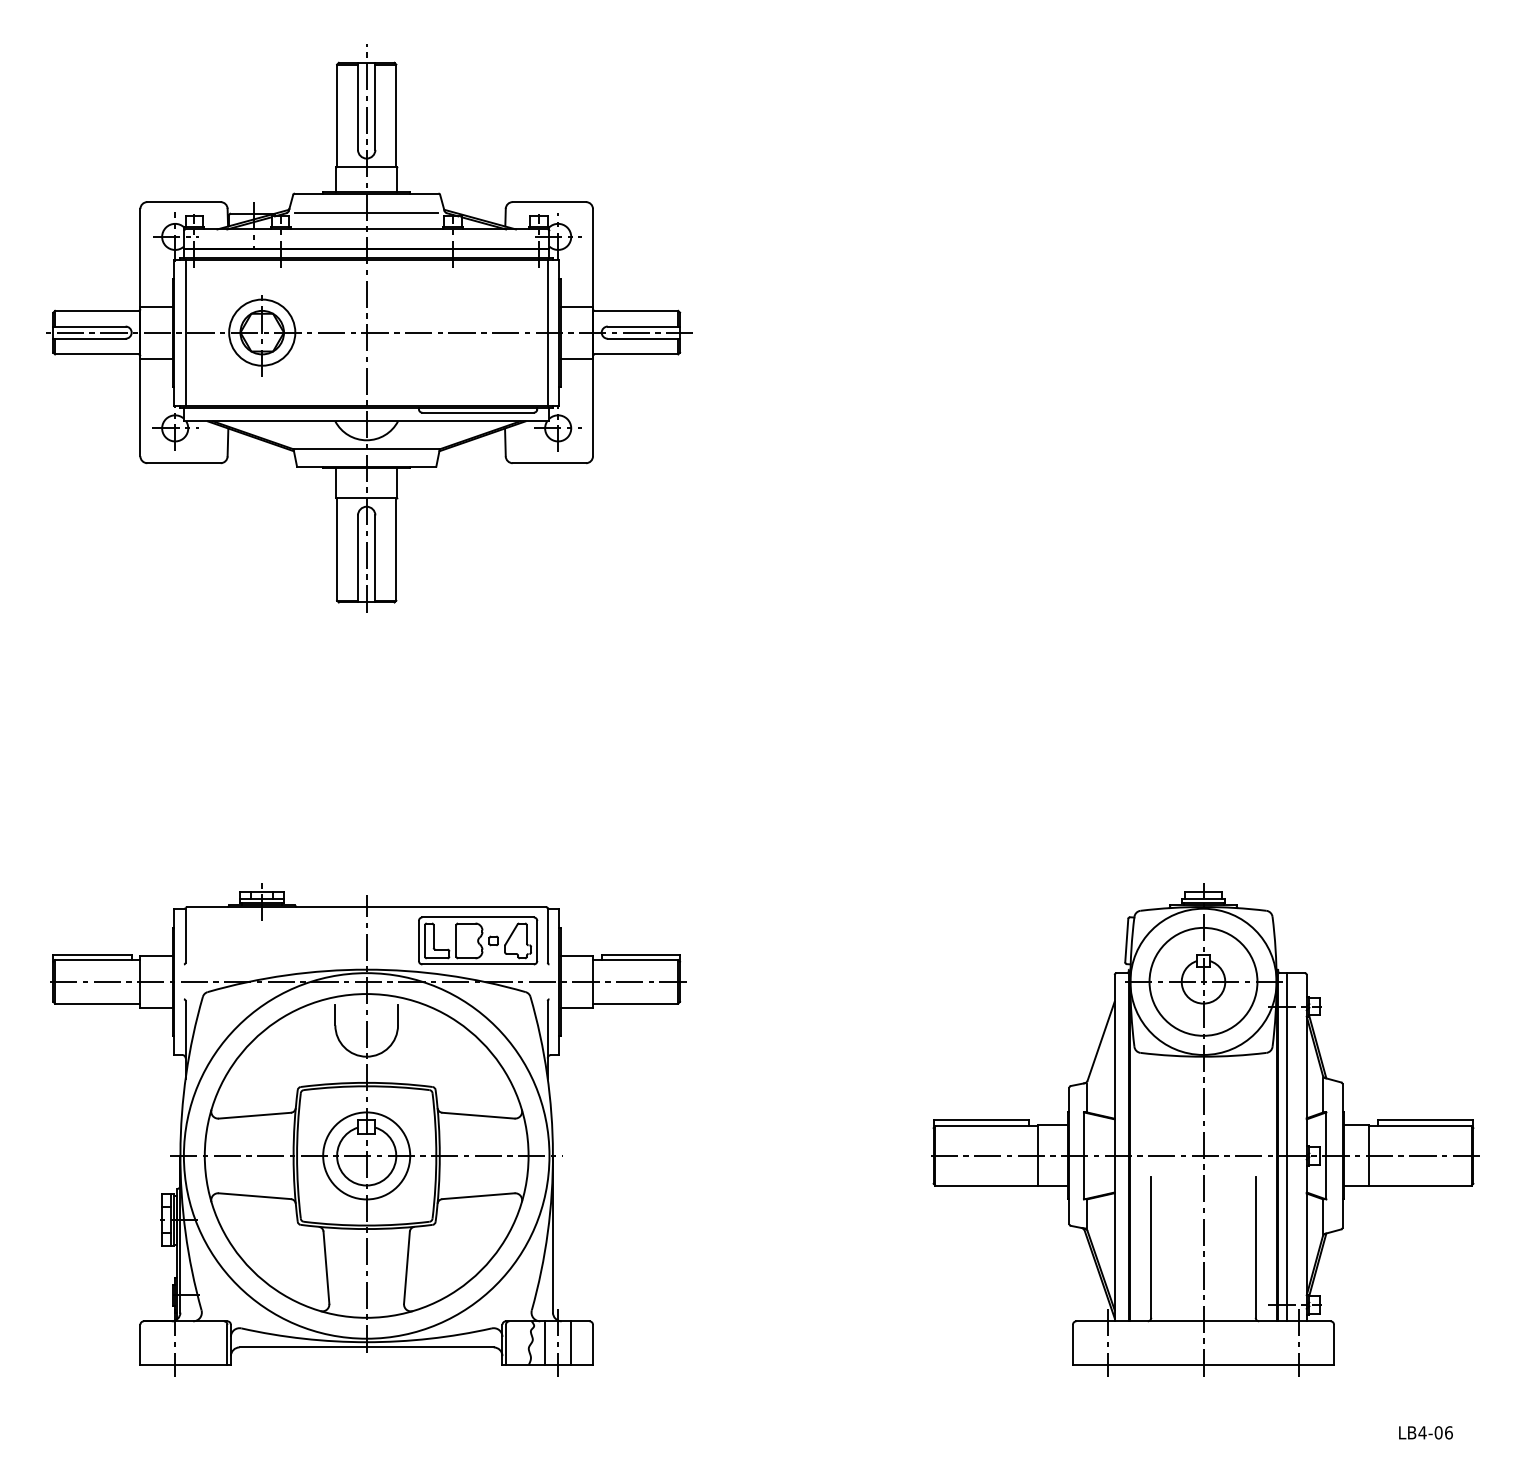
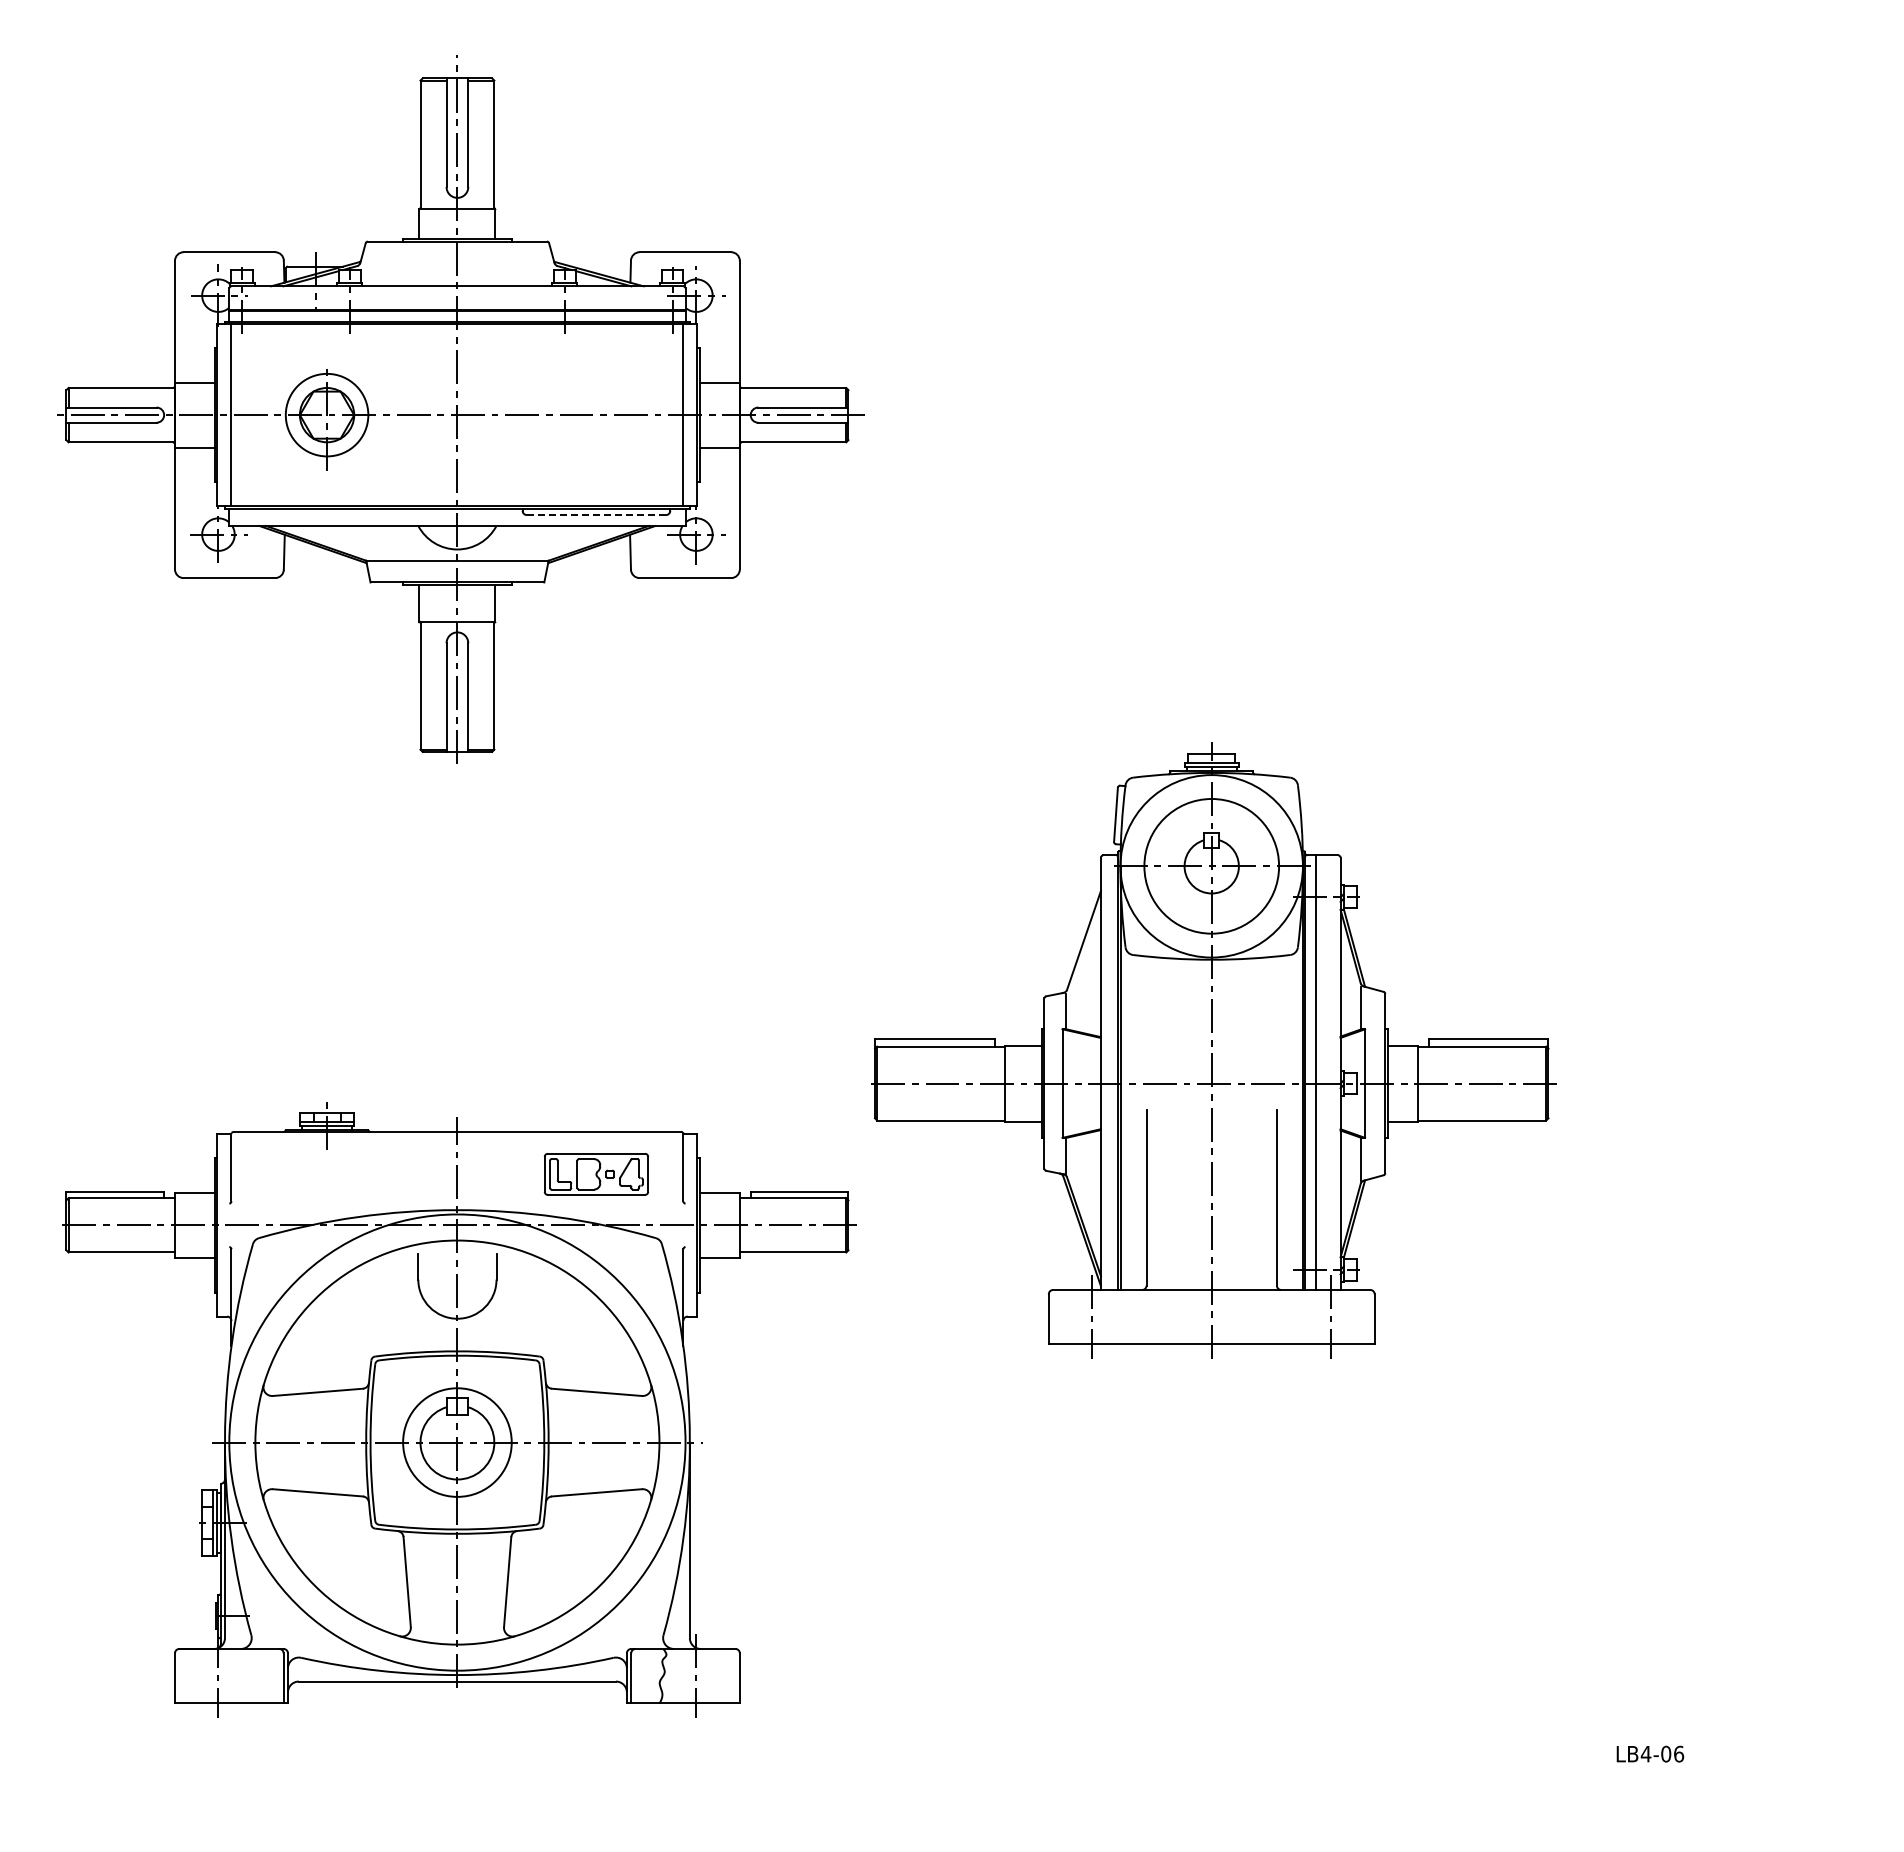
line: (366, 212) -> (457, 265), removed
line: (478, 413) -> (596, 515), solid -> dashed
part: (478, 941) -> (596, 1174), size x0.7
part: (1204, 1129) -> (1213, 1050), moved
line: (545, 1342) -> (680, 1675), removed
line: (571, 1342) -> (712, 1675), removed
text: (1426, 1432) -> (1650, 1753), moved

